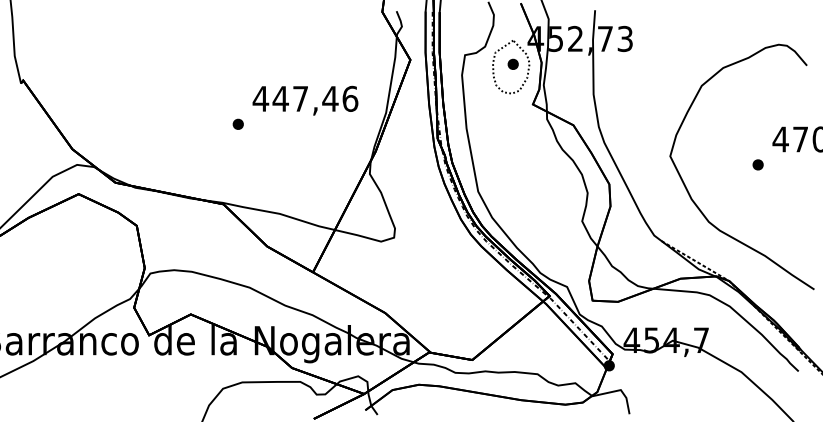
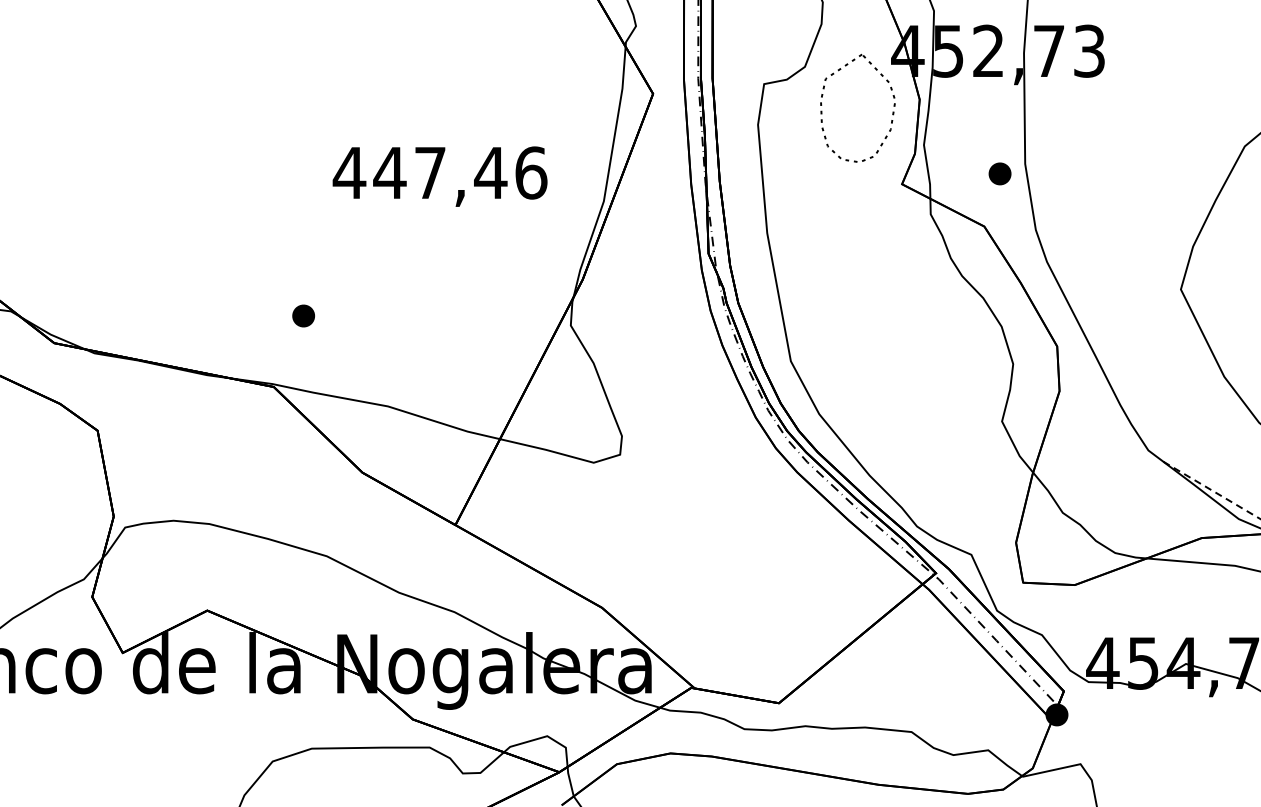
part: (512, 63) -> (998, 172), moved
part: (237, 123) -> (302, 314), moved

